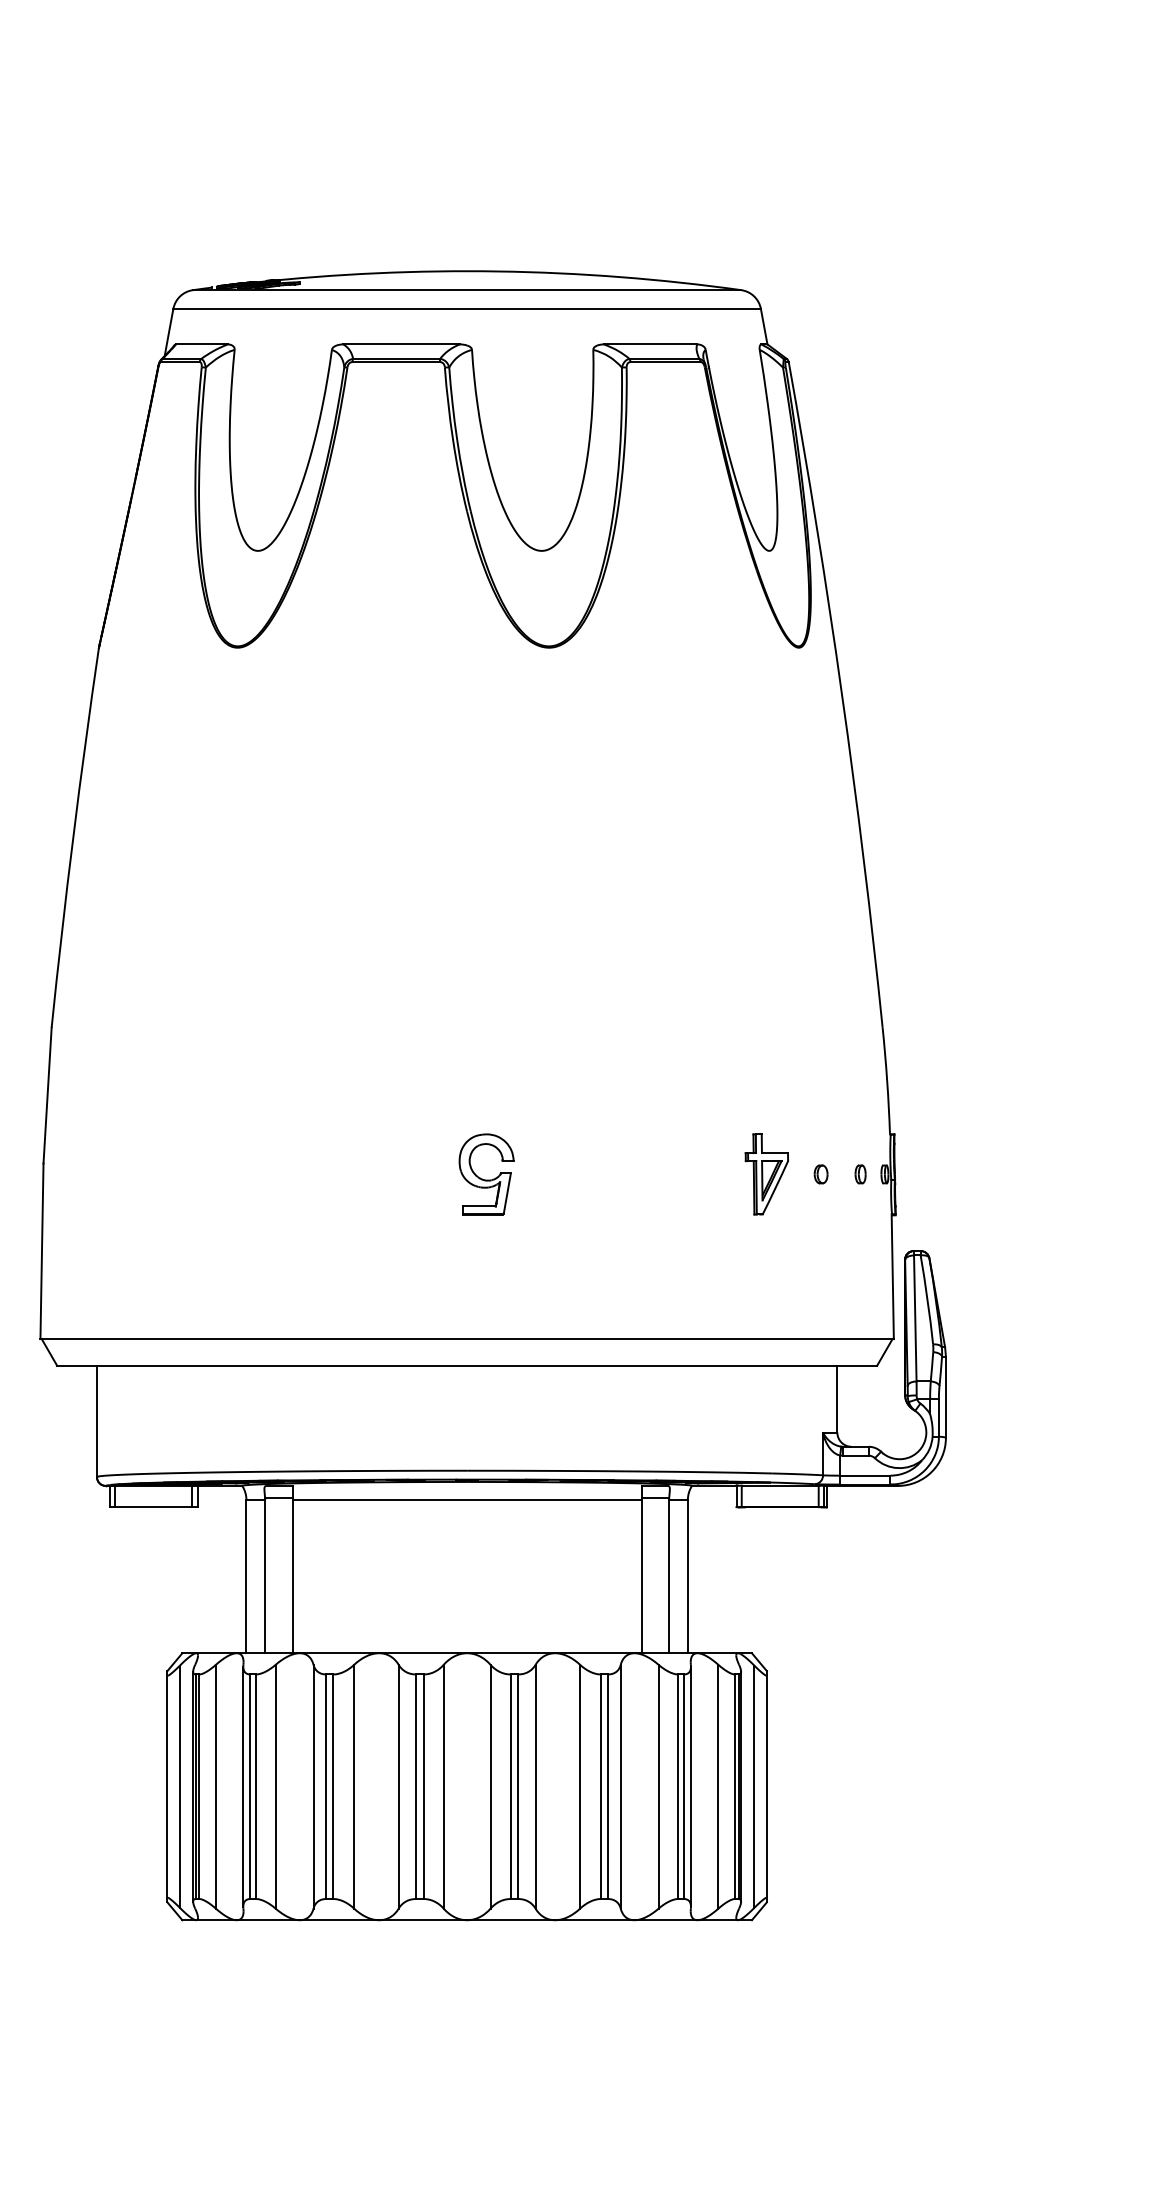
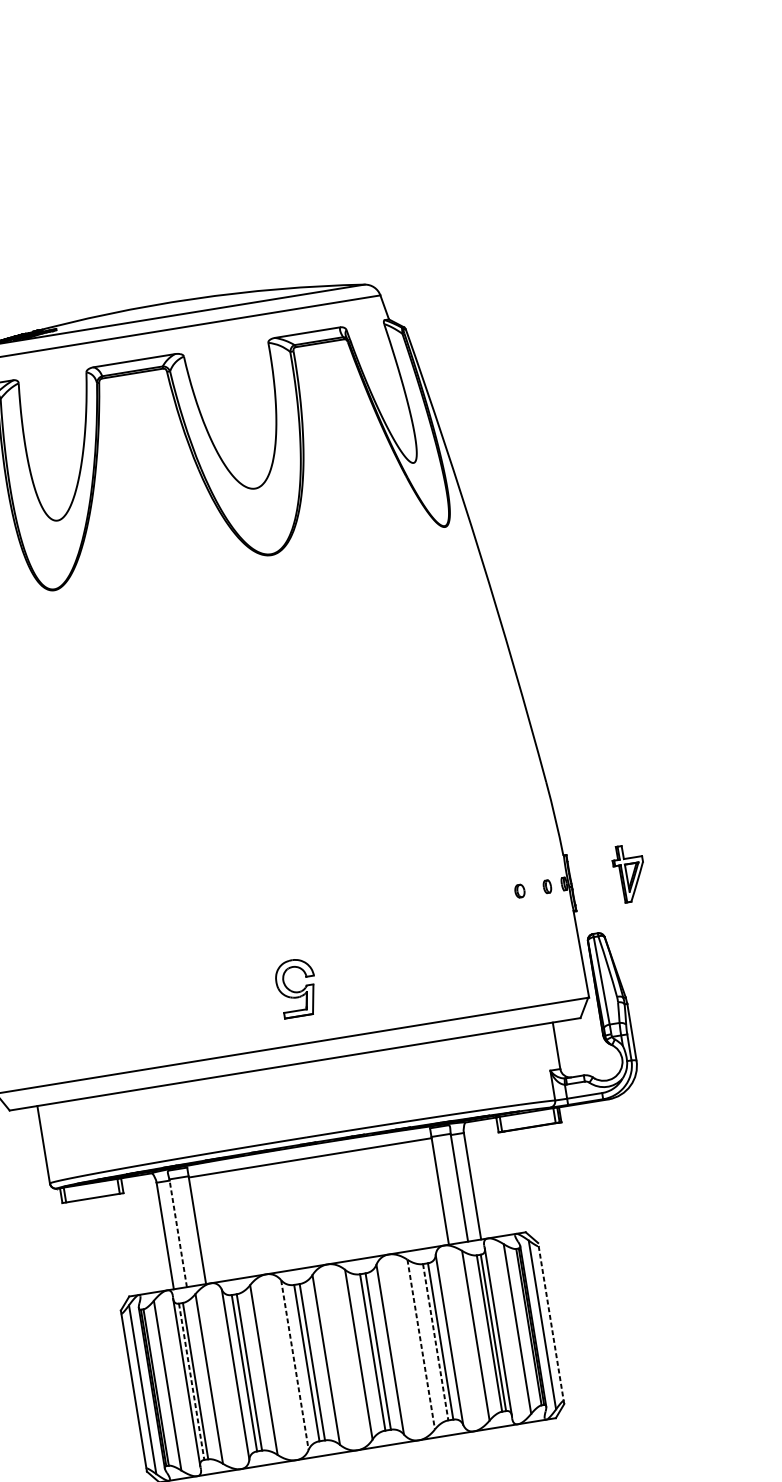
part: (486, 1174) -> (296, 988), moved
part: (766, 1174) -> (629, 873), moved
line: (265, 1576) -> (178, 1233), solid -> dashed
line: (398, 1786) -> (294, 1364), solid -> dashed
line: (580, 1786) -> (421, 1344), solid -> dashed
line: (766, 1786) -> (550, 1323), solid -> dashed
line: (250, 1787) -> (191, 1382), solid -> dashed
line: (600, 1787) -> (435, 1342), solid -> dashed

